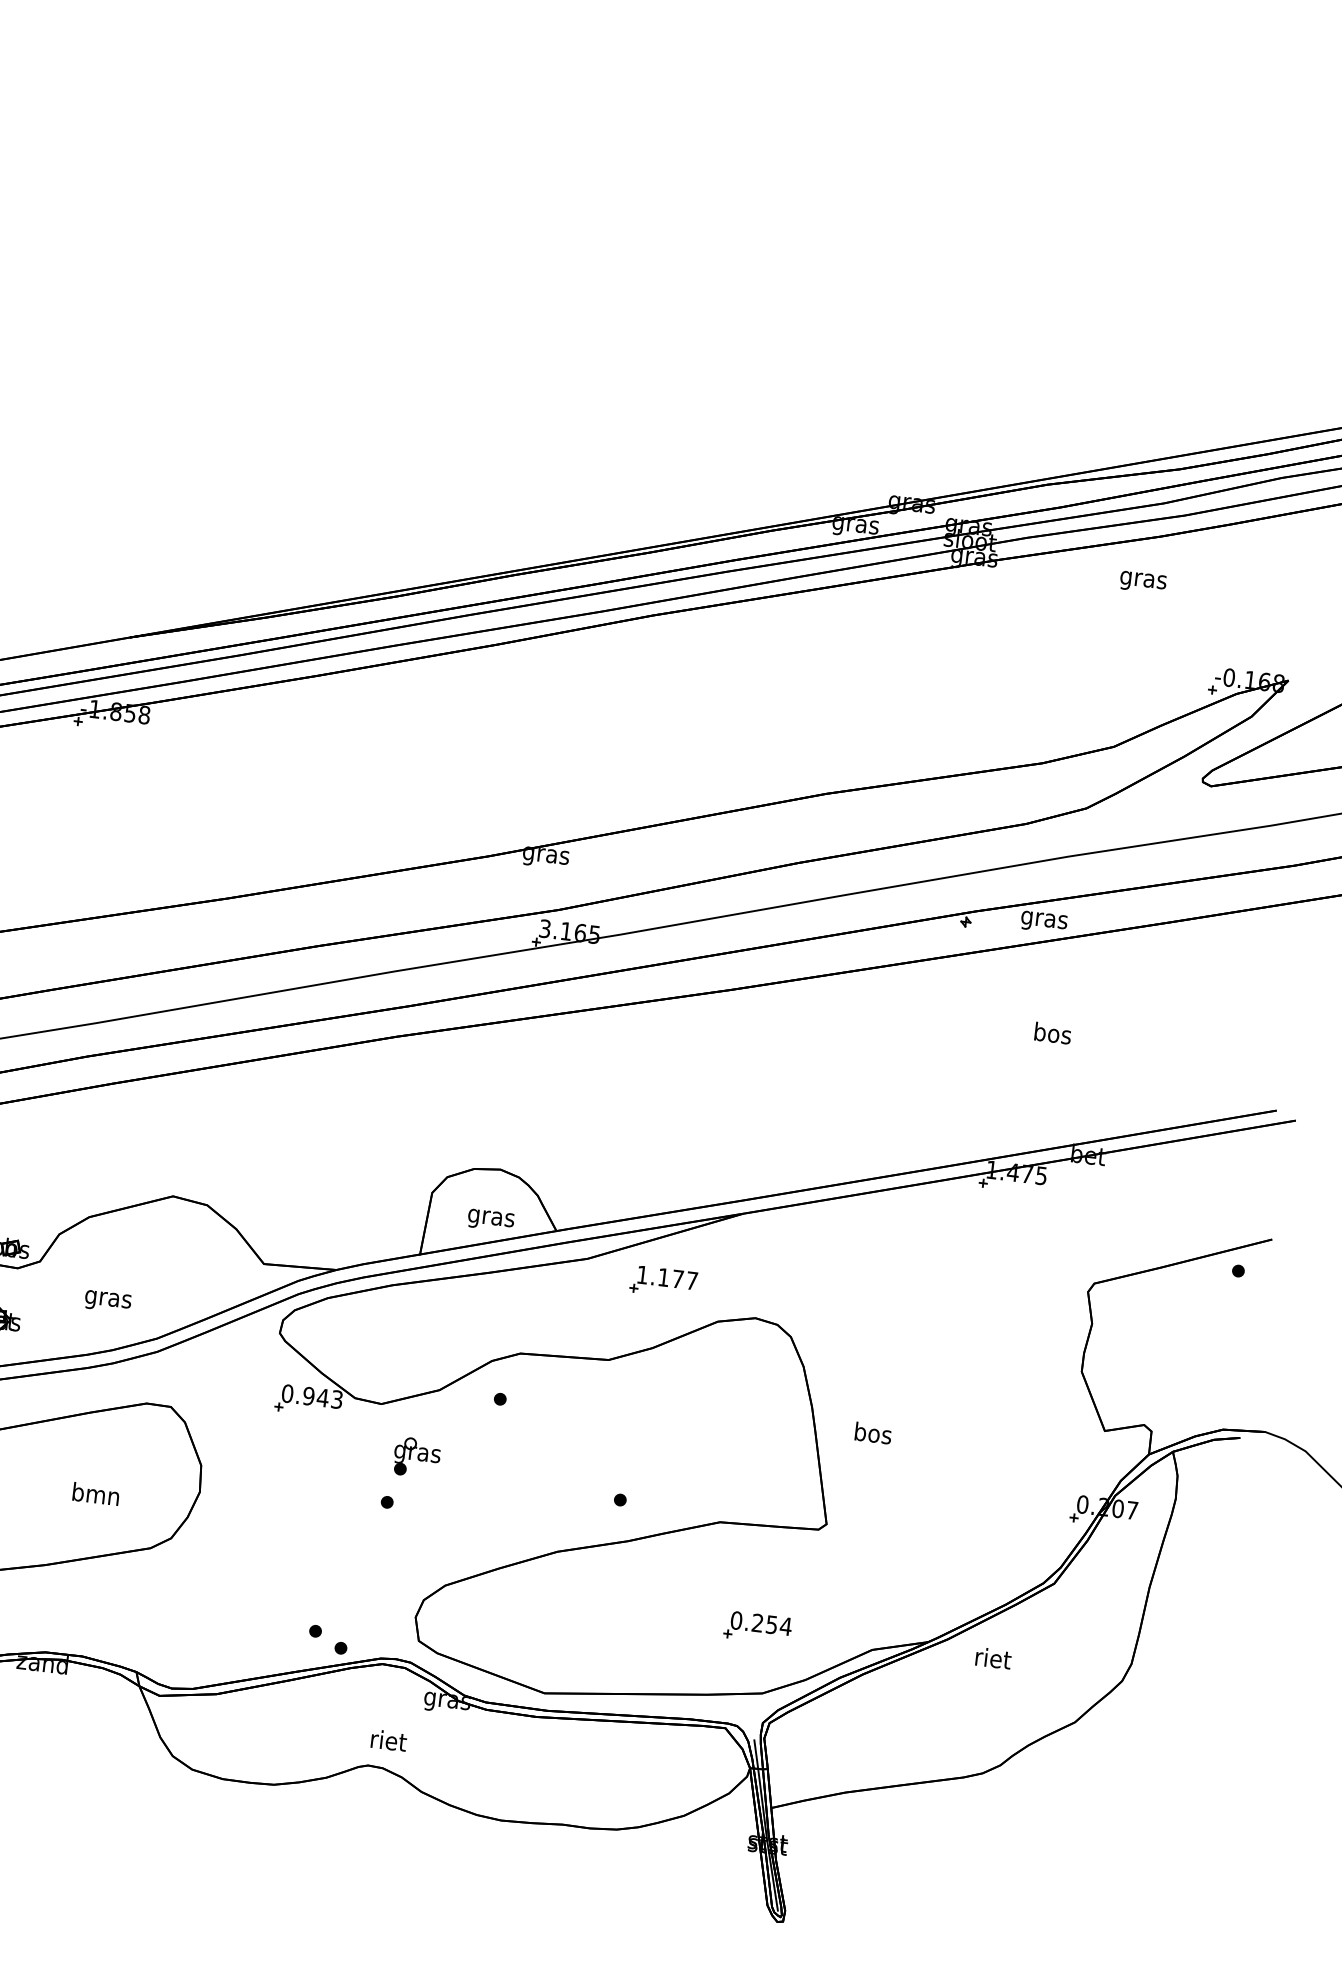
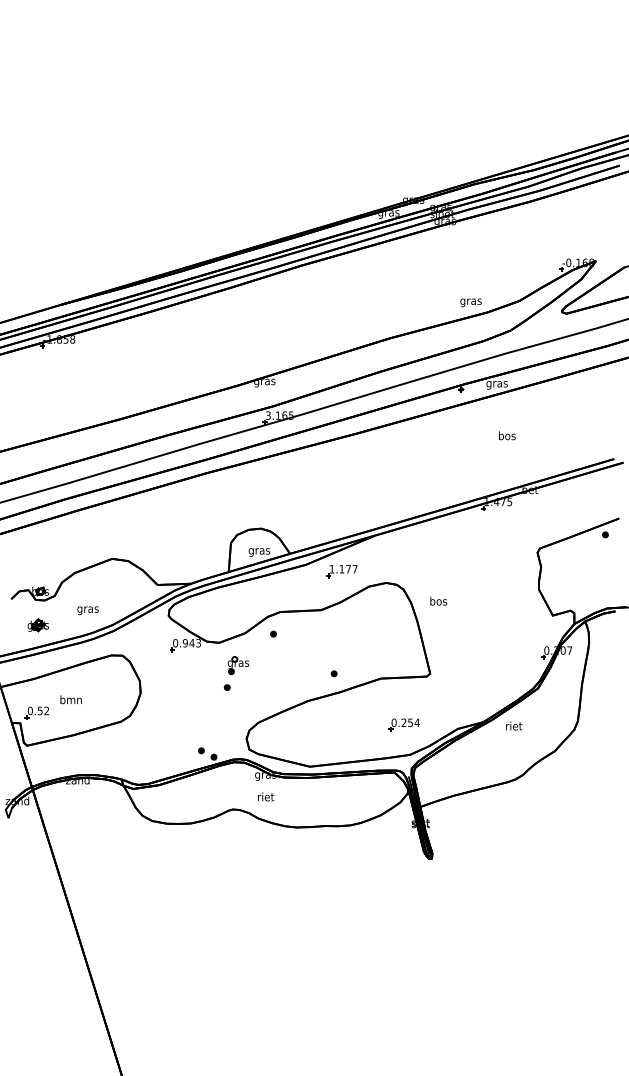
text: (1142, 581) -> (470, 302), moved
text: (872, 1433) -> (438, 601), moved
text: (94, 1493) -> (70, 699), moved
text: (389, 1739) -> (266, 796), moved

